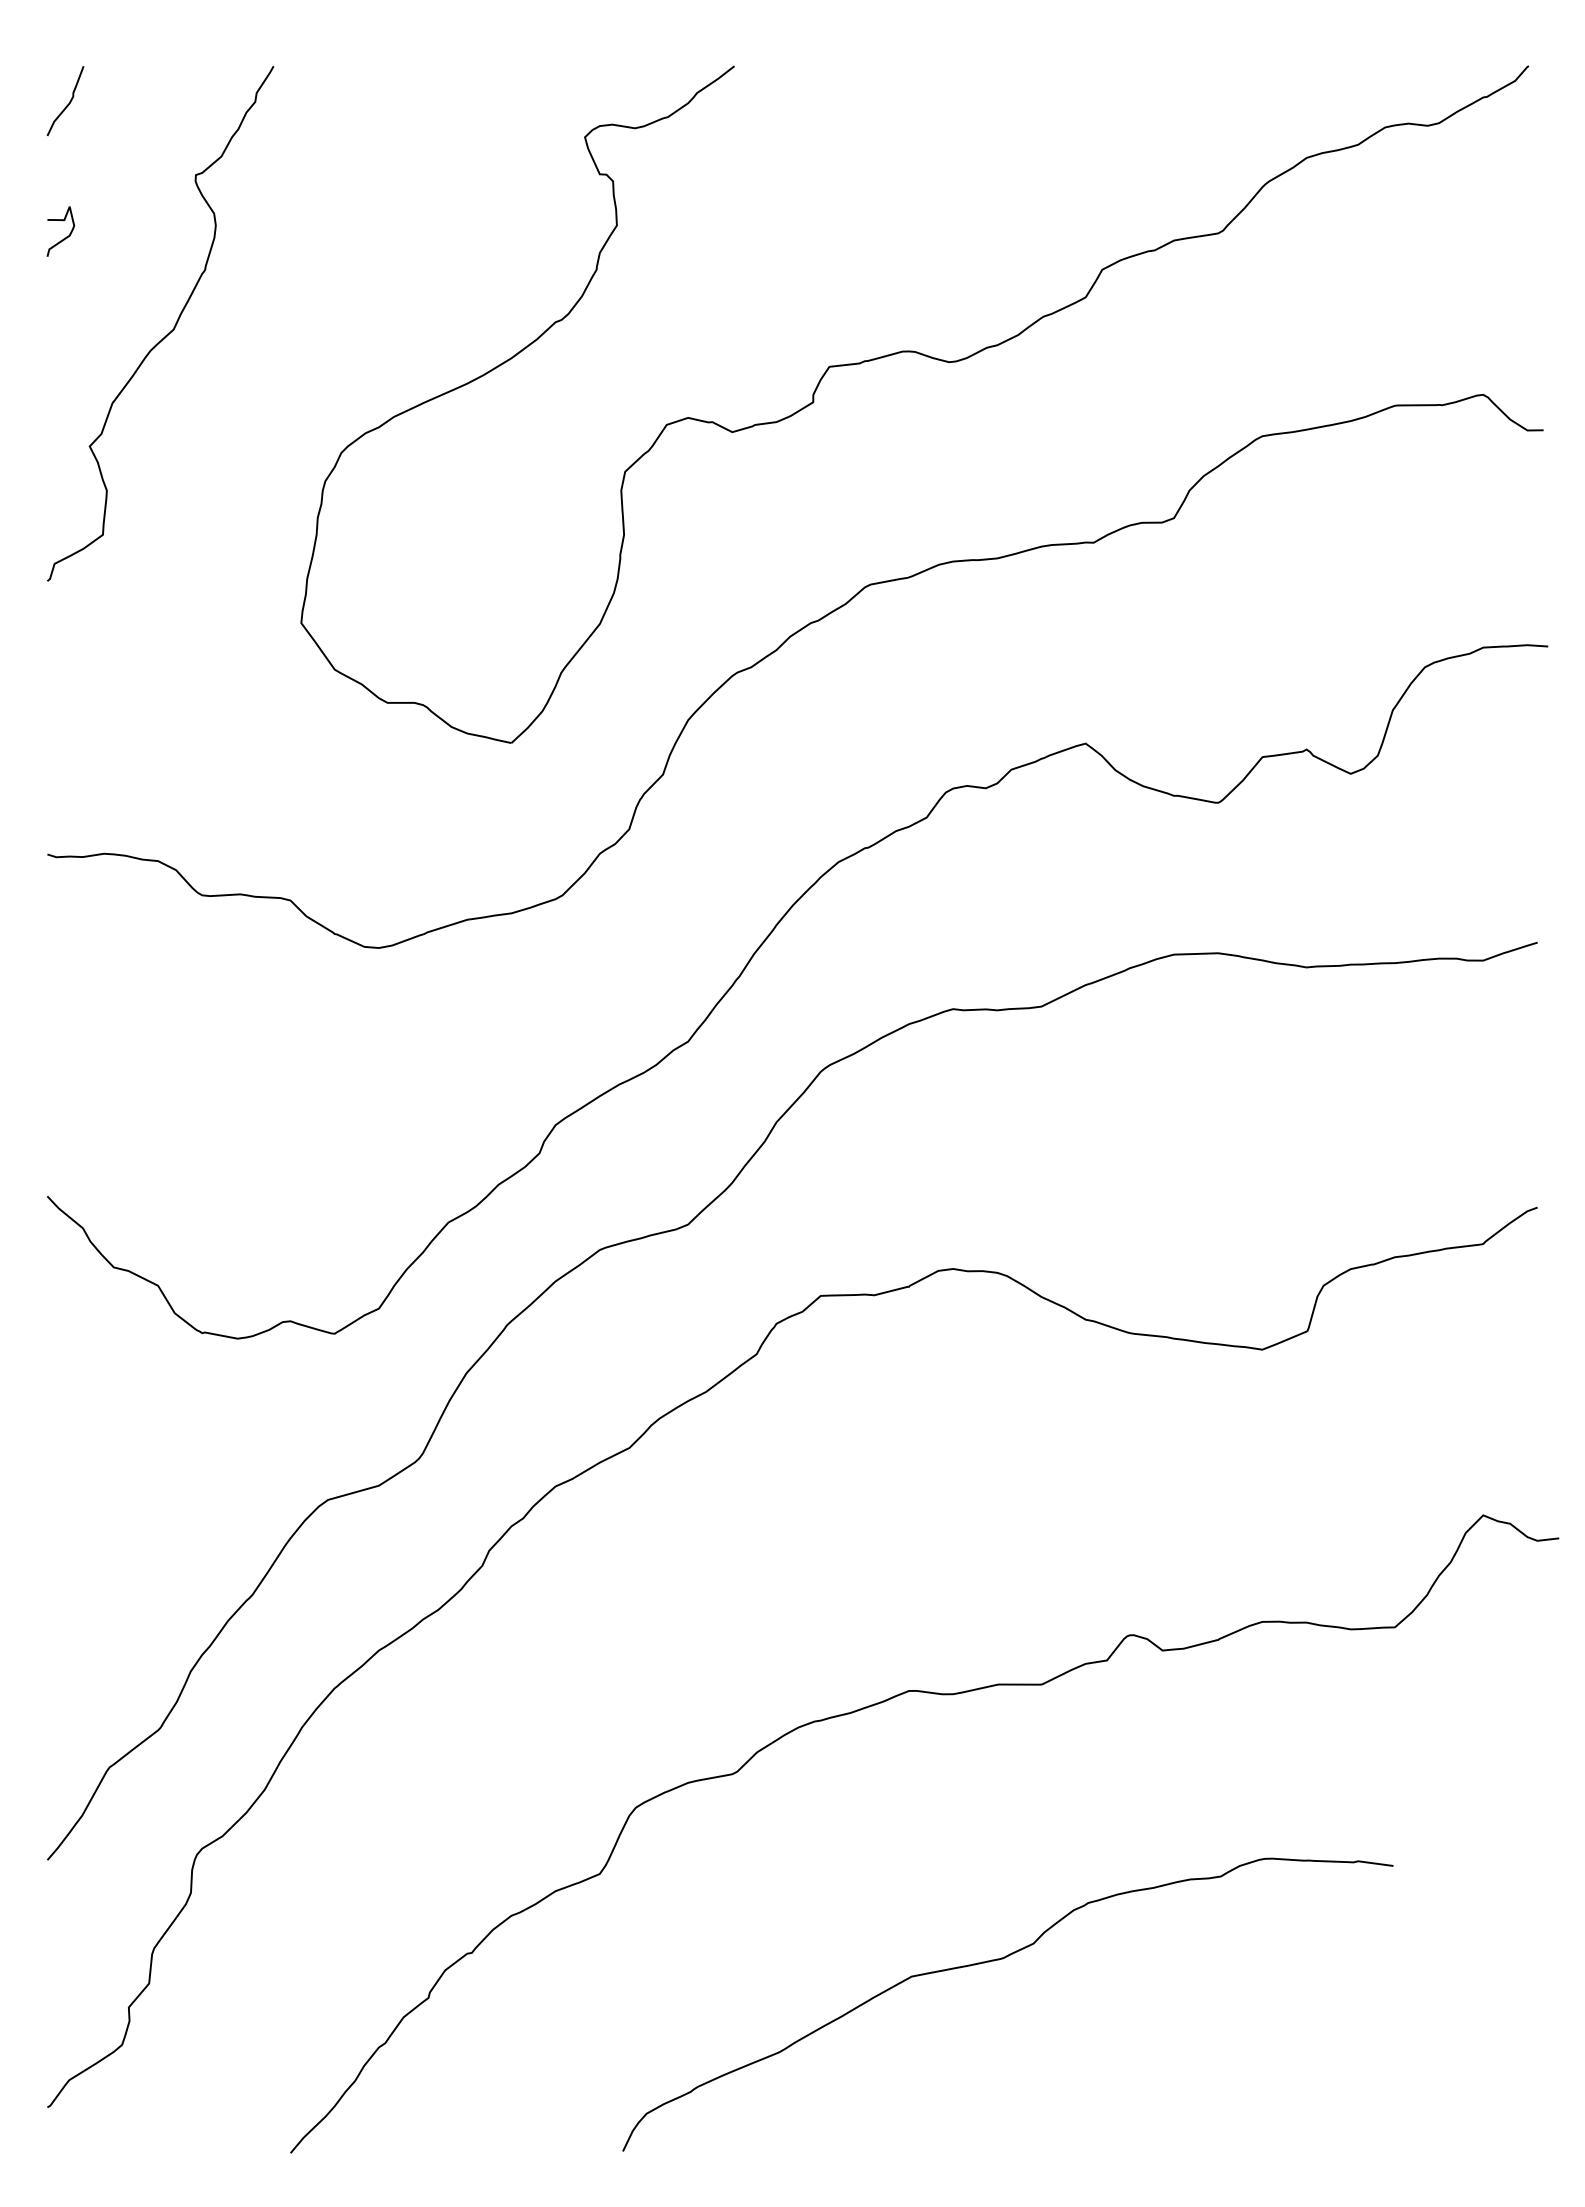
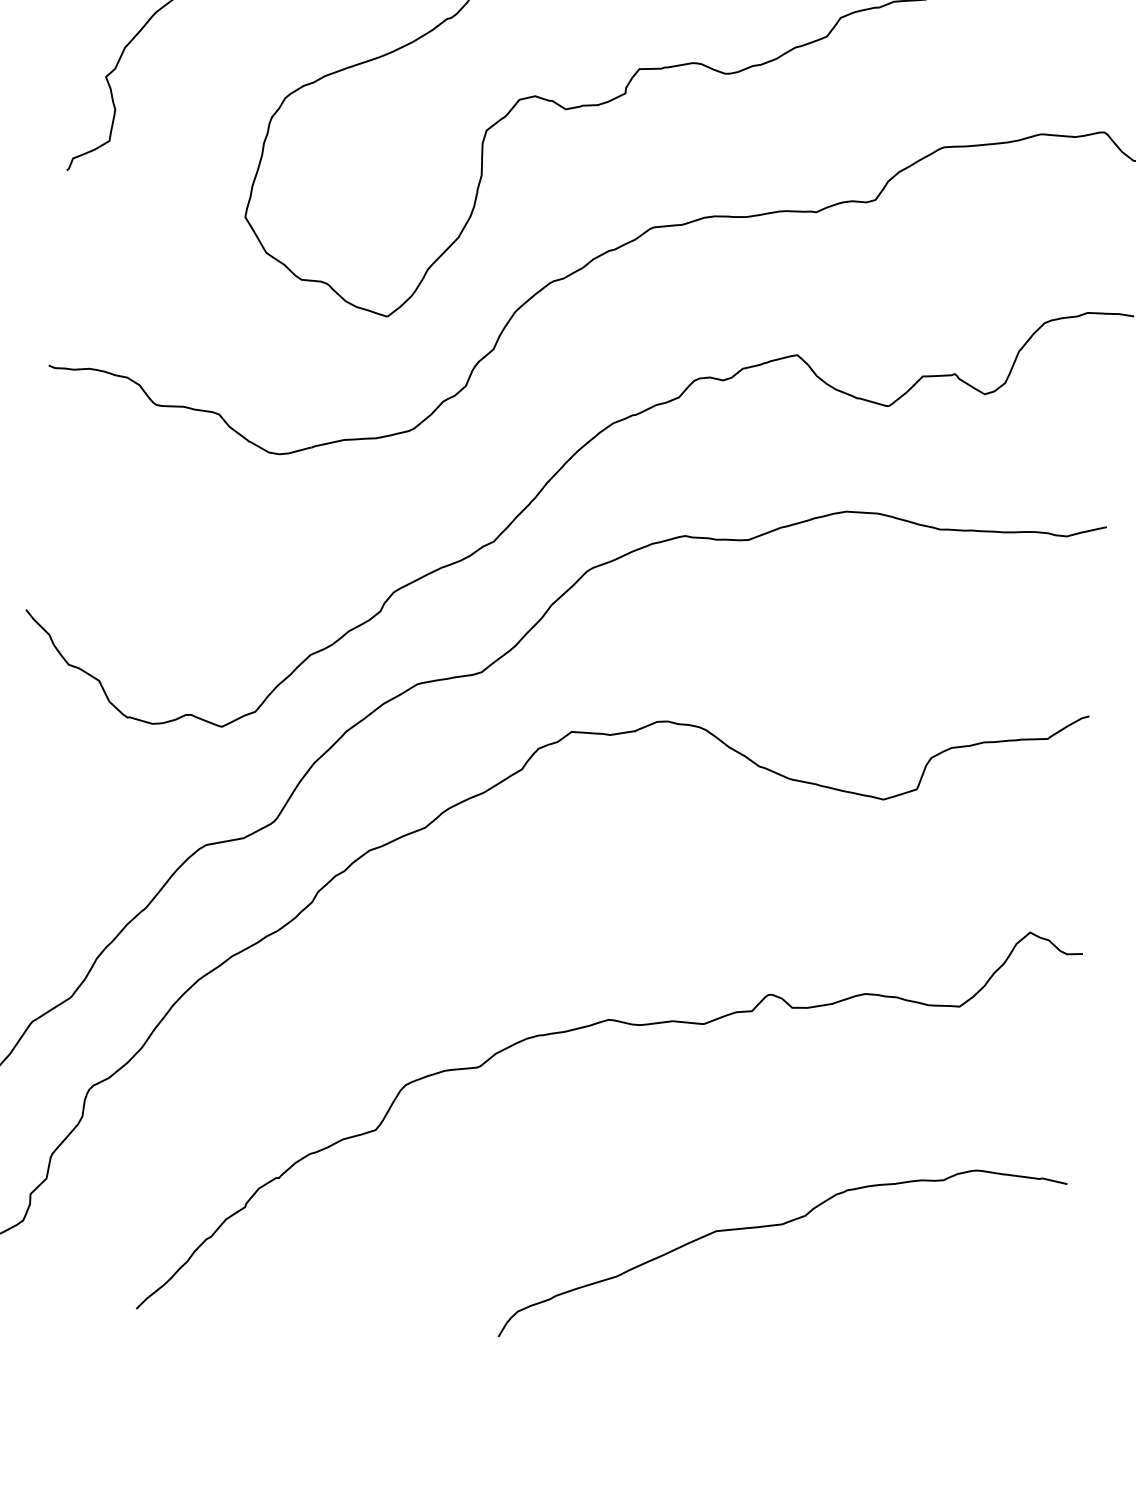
curve: (999, 1960) -> (779, 1225), moved

